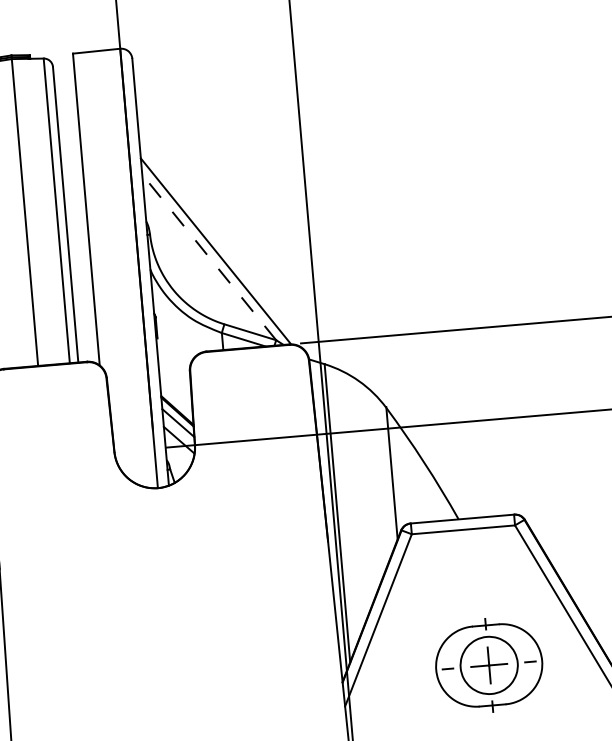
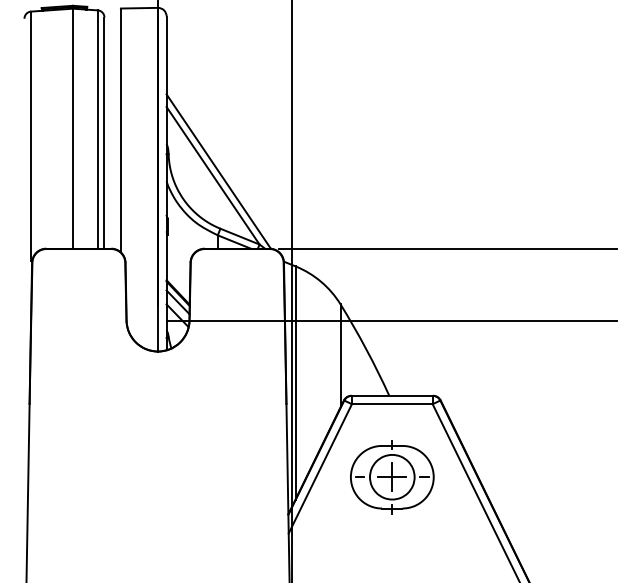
line: (208, 257) -> (212, 175), dashed -> solid
part: (489, 665) -> (392, 477), moved

